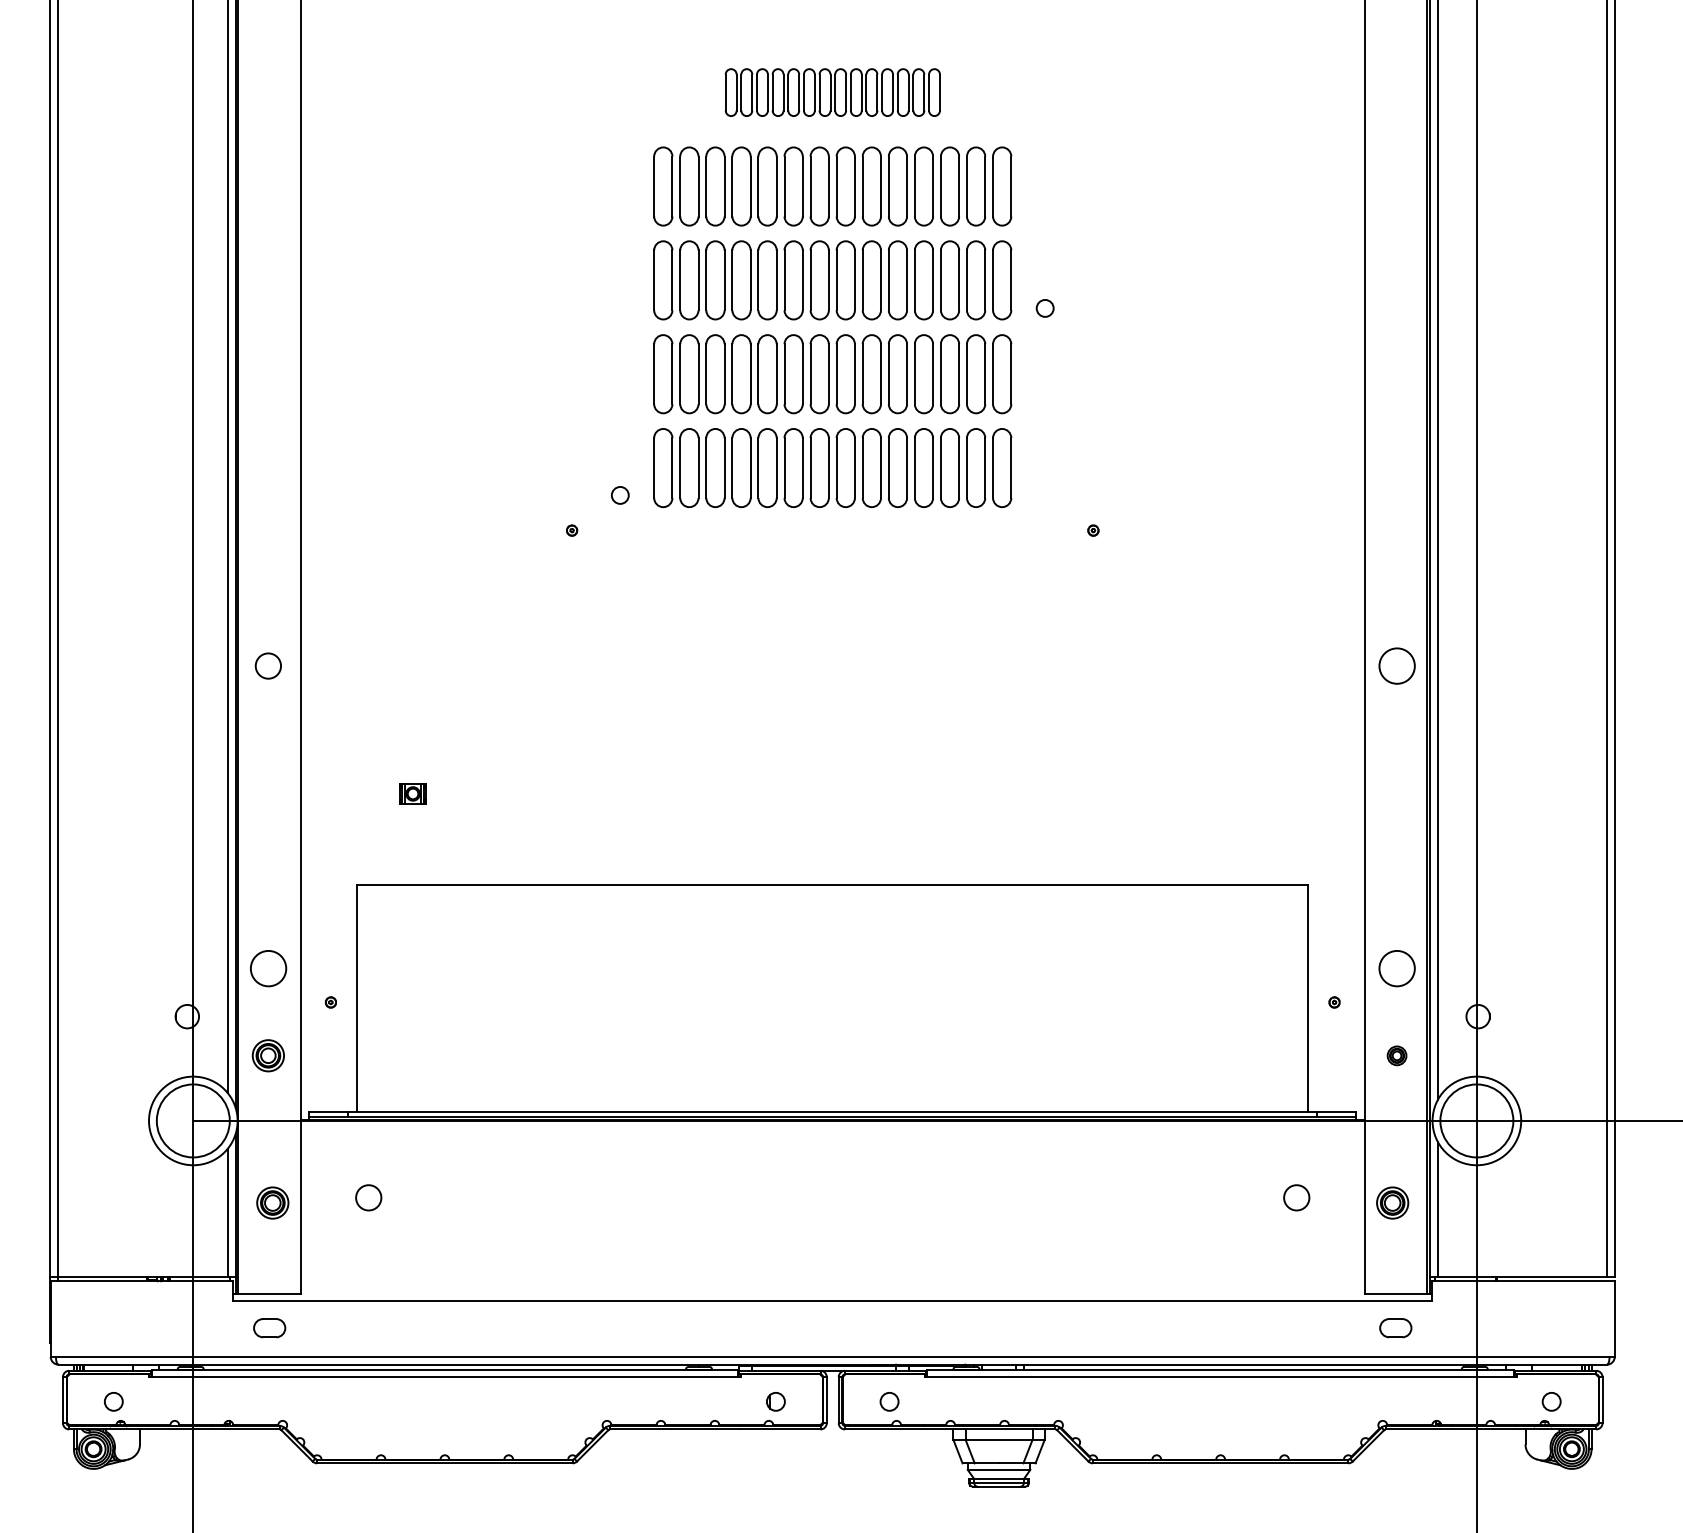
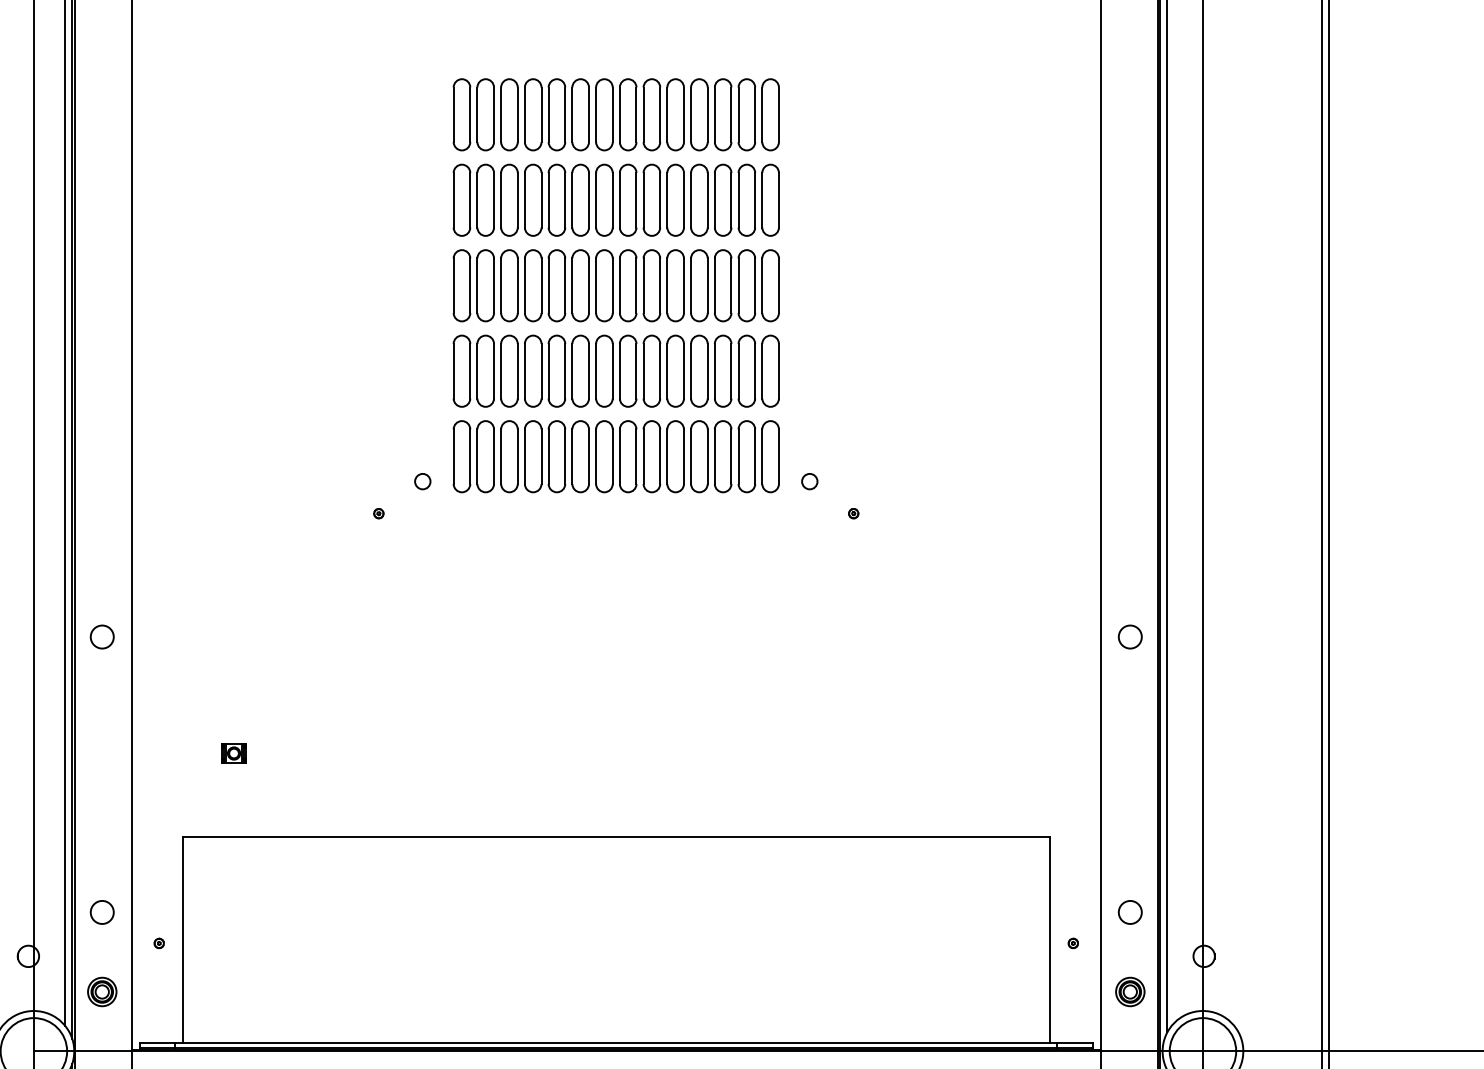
part: (832, 92) -> (616, 114), size x1.67
circle: (1044, 308) -> (809, 481), moved
circle: (1396, 665) -> (1129, 636), size x0.71
circle: (267, 967) -> (101, 911), size x0.71
circle: (1396, 967) -> (1129, 911), size x0.71
part: (1396, 1055) -> (1129, 991), size x1.67

